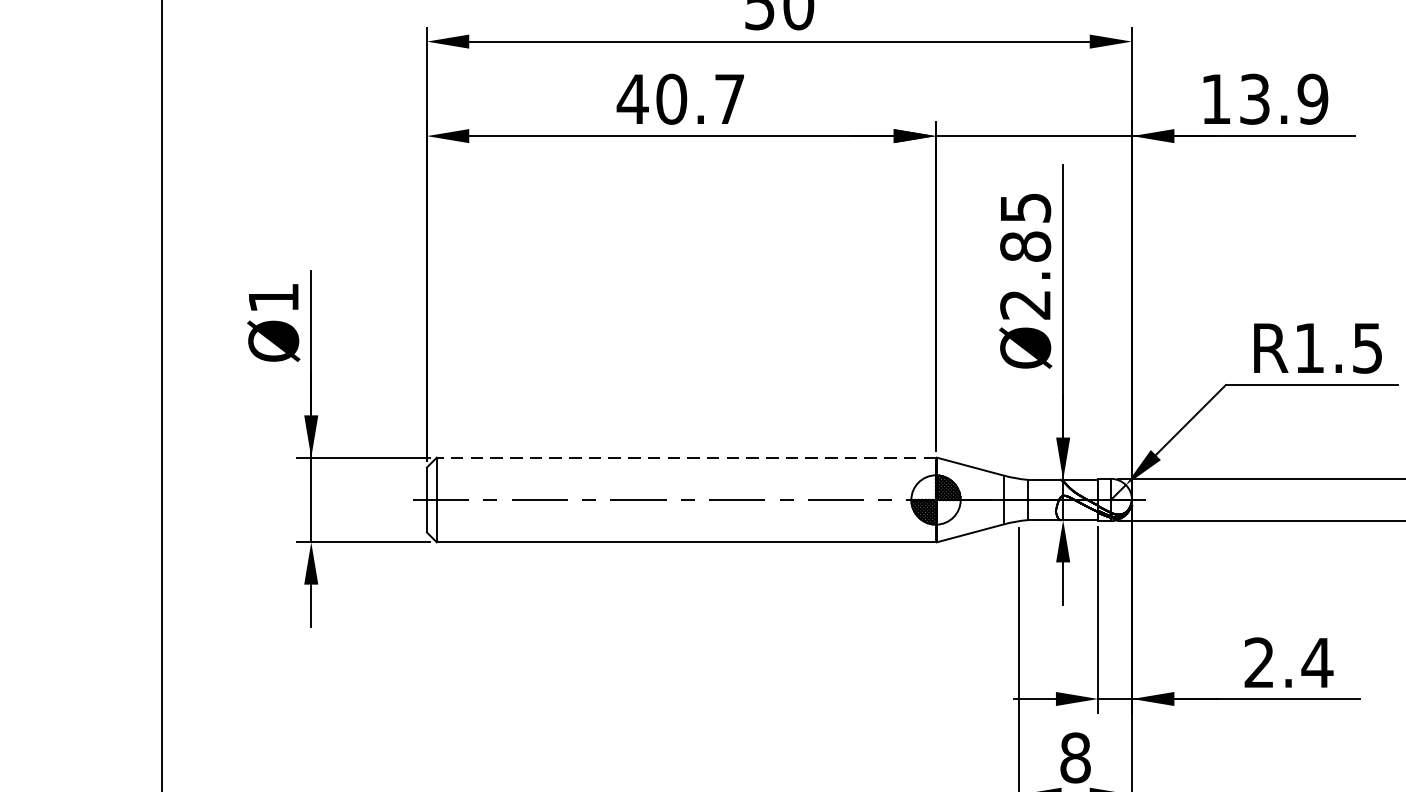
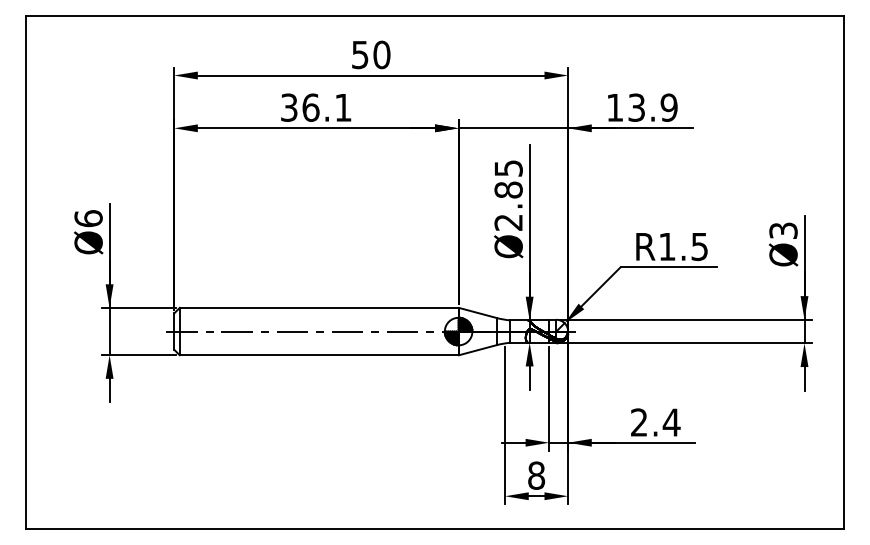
text: (679, 98) -> (315, 107), 40.7 -> 36.1
text: (273, 297) -> (88, 218), Ø1 -> Ø6
line: (685, 456) -> (318, 307), dashed -> solid

